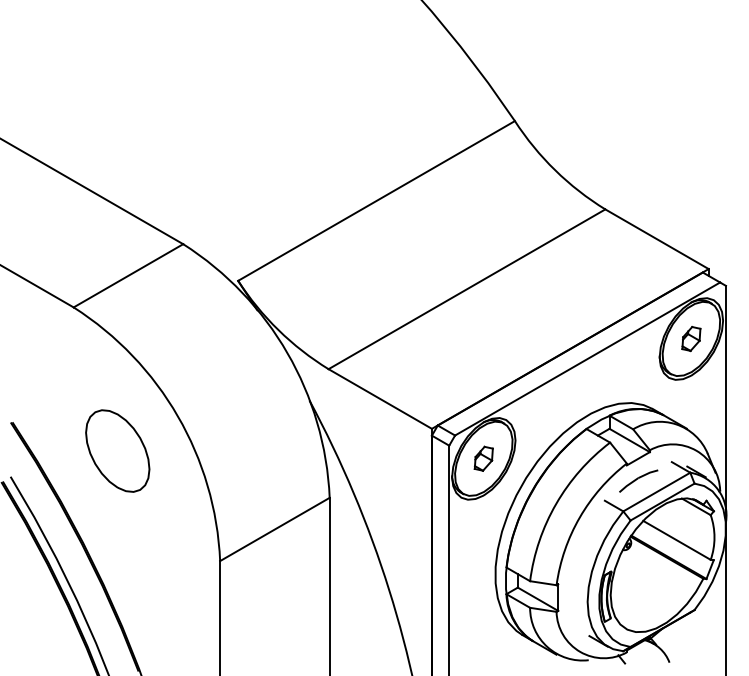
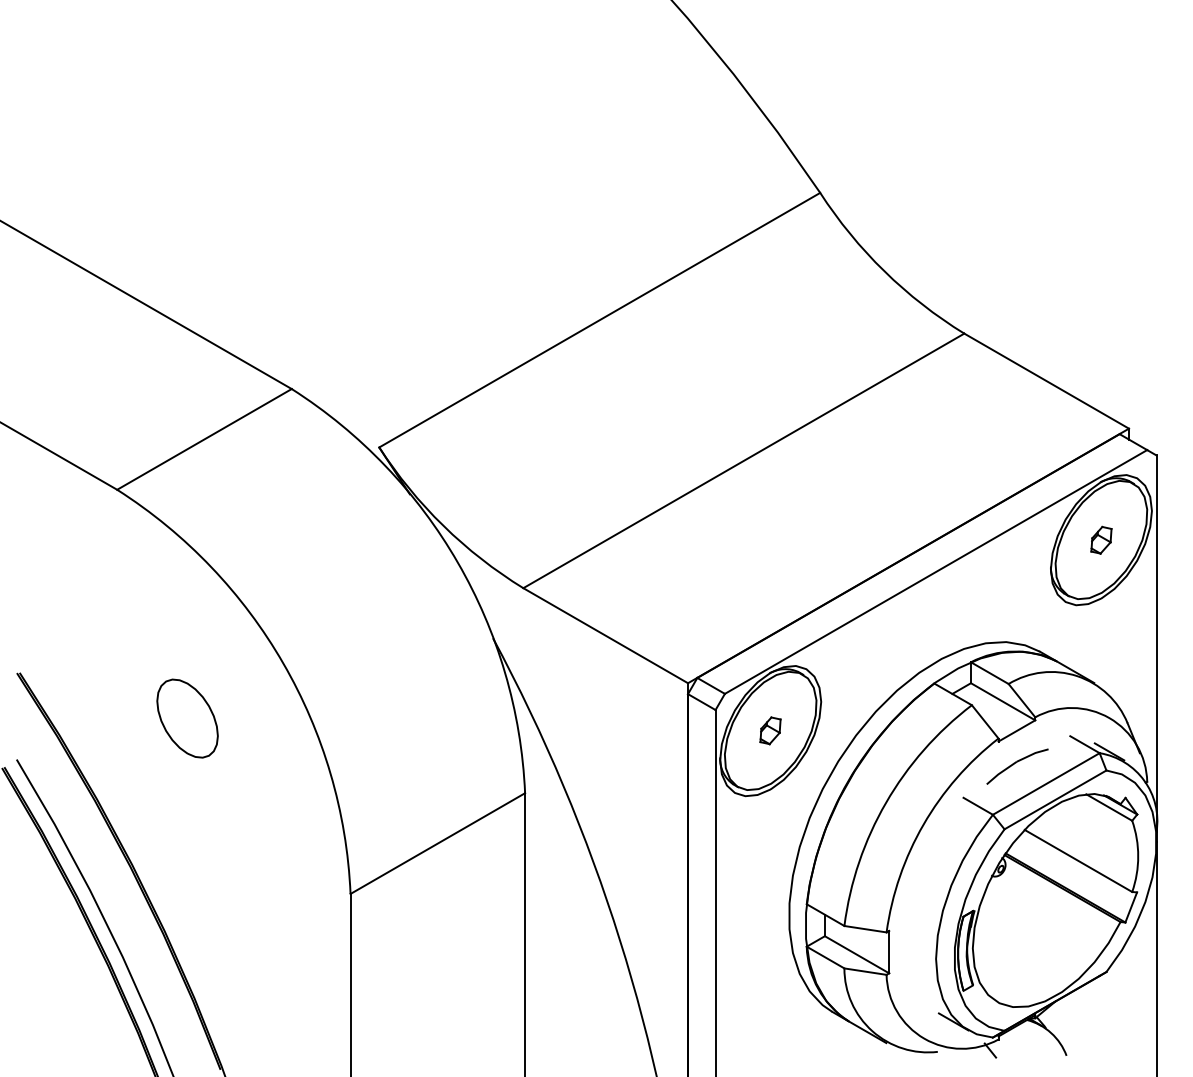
part: (691, 339) -> (1101, 540), size x0.7
part: (117, 450) -> (187, 717), size x0.6
part: (483, 458) -> (770, 730), size x0.7

